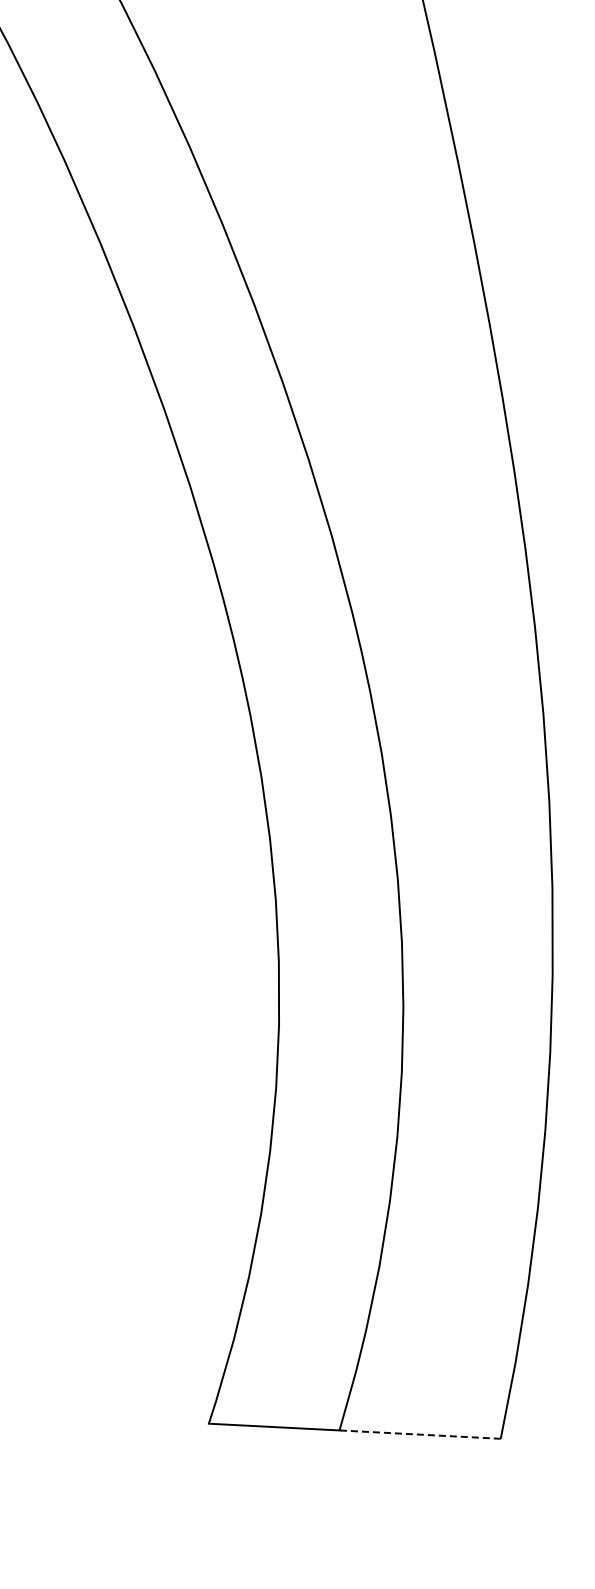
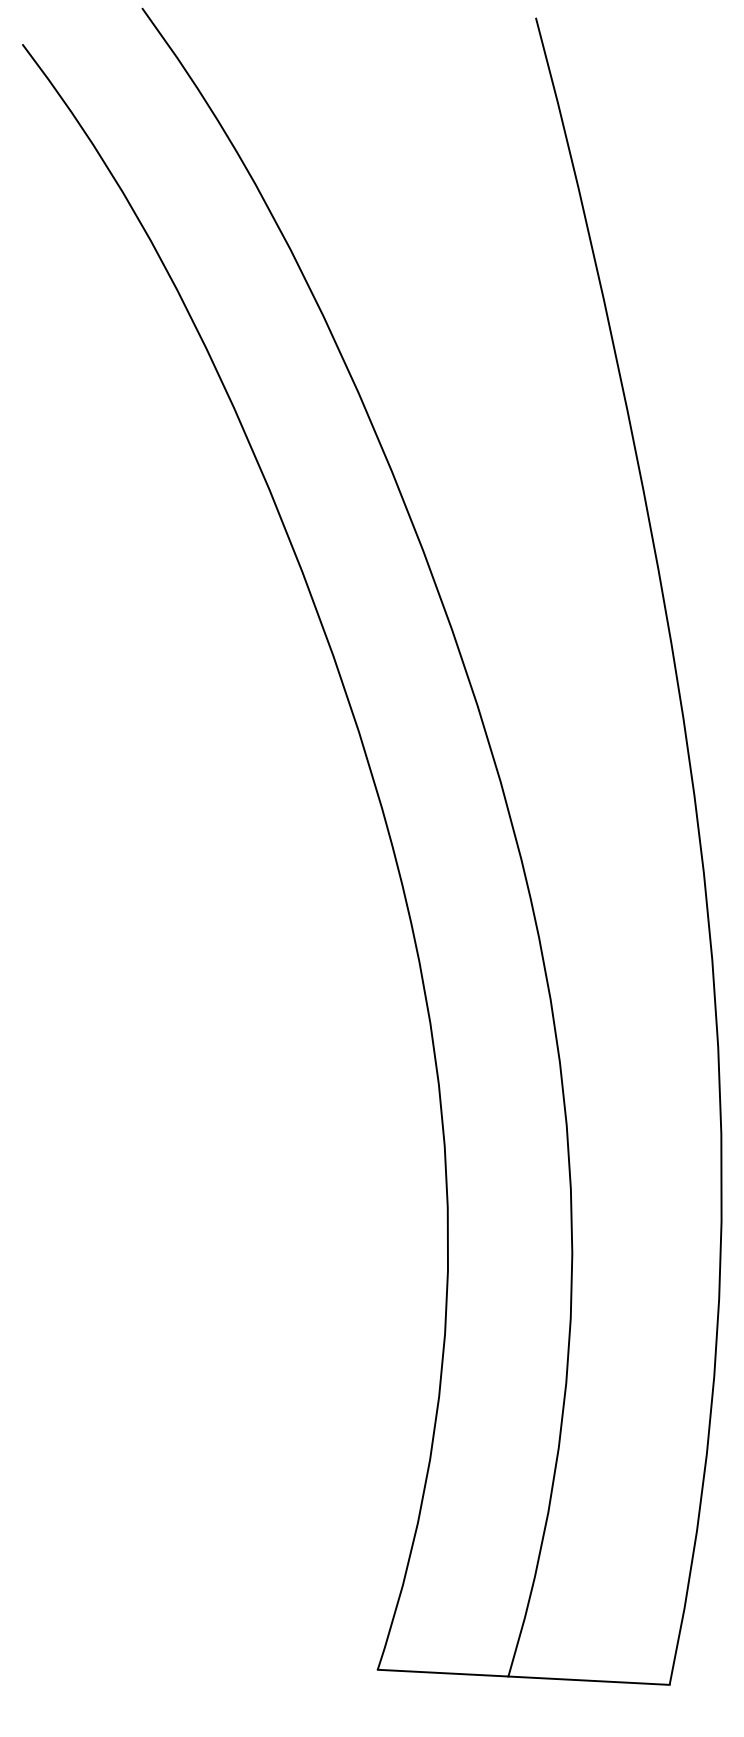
line: (420, 1434) -> (589, 1680), dashed -> solid

